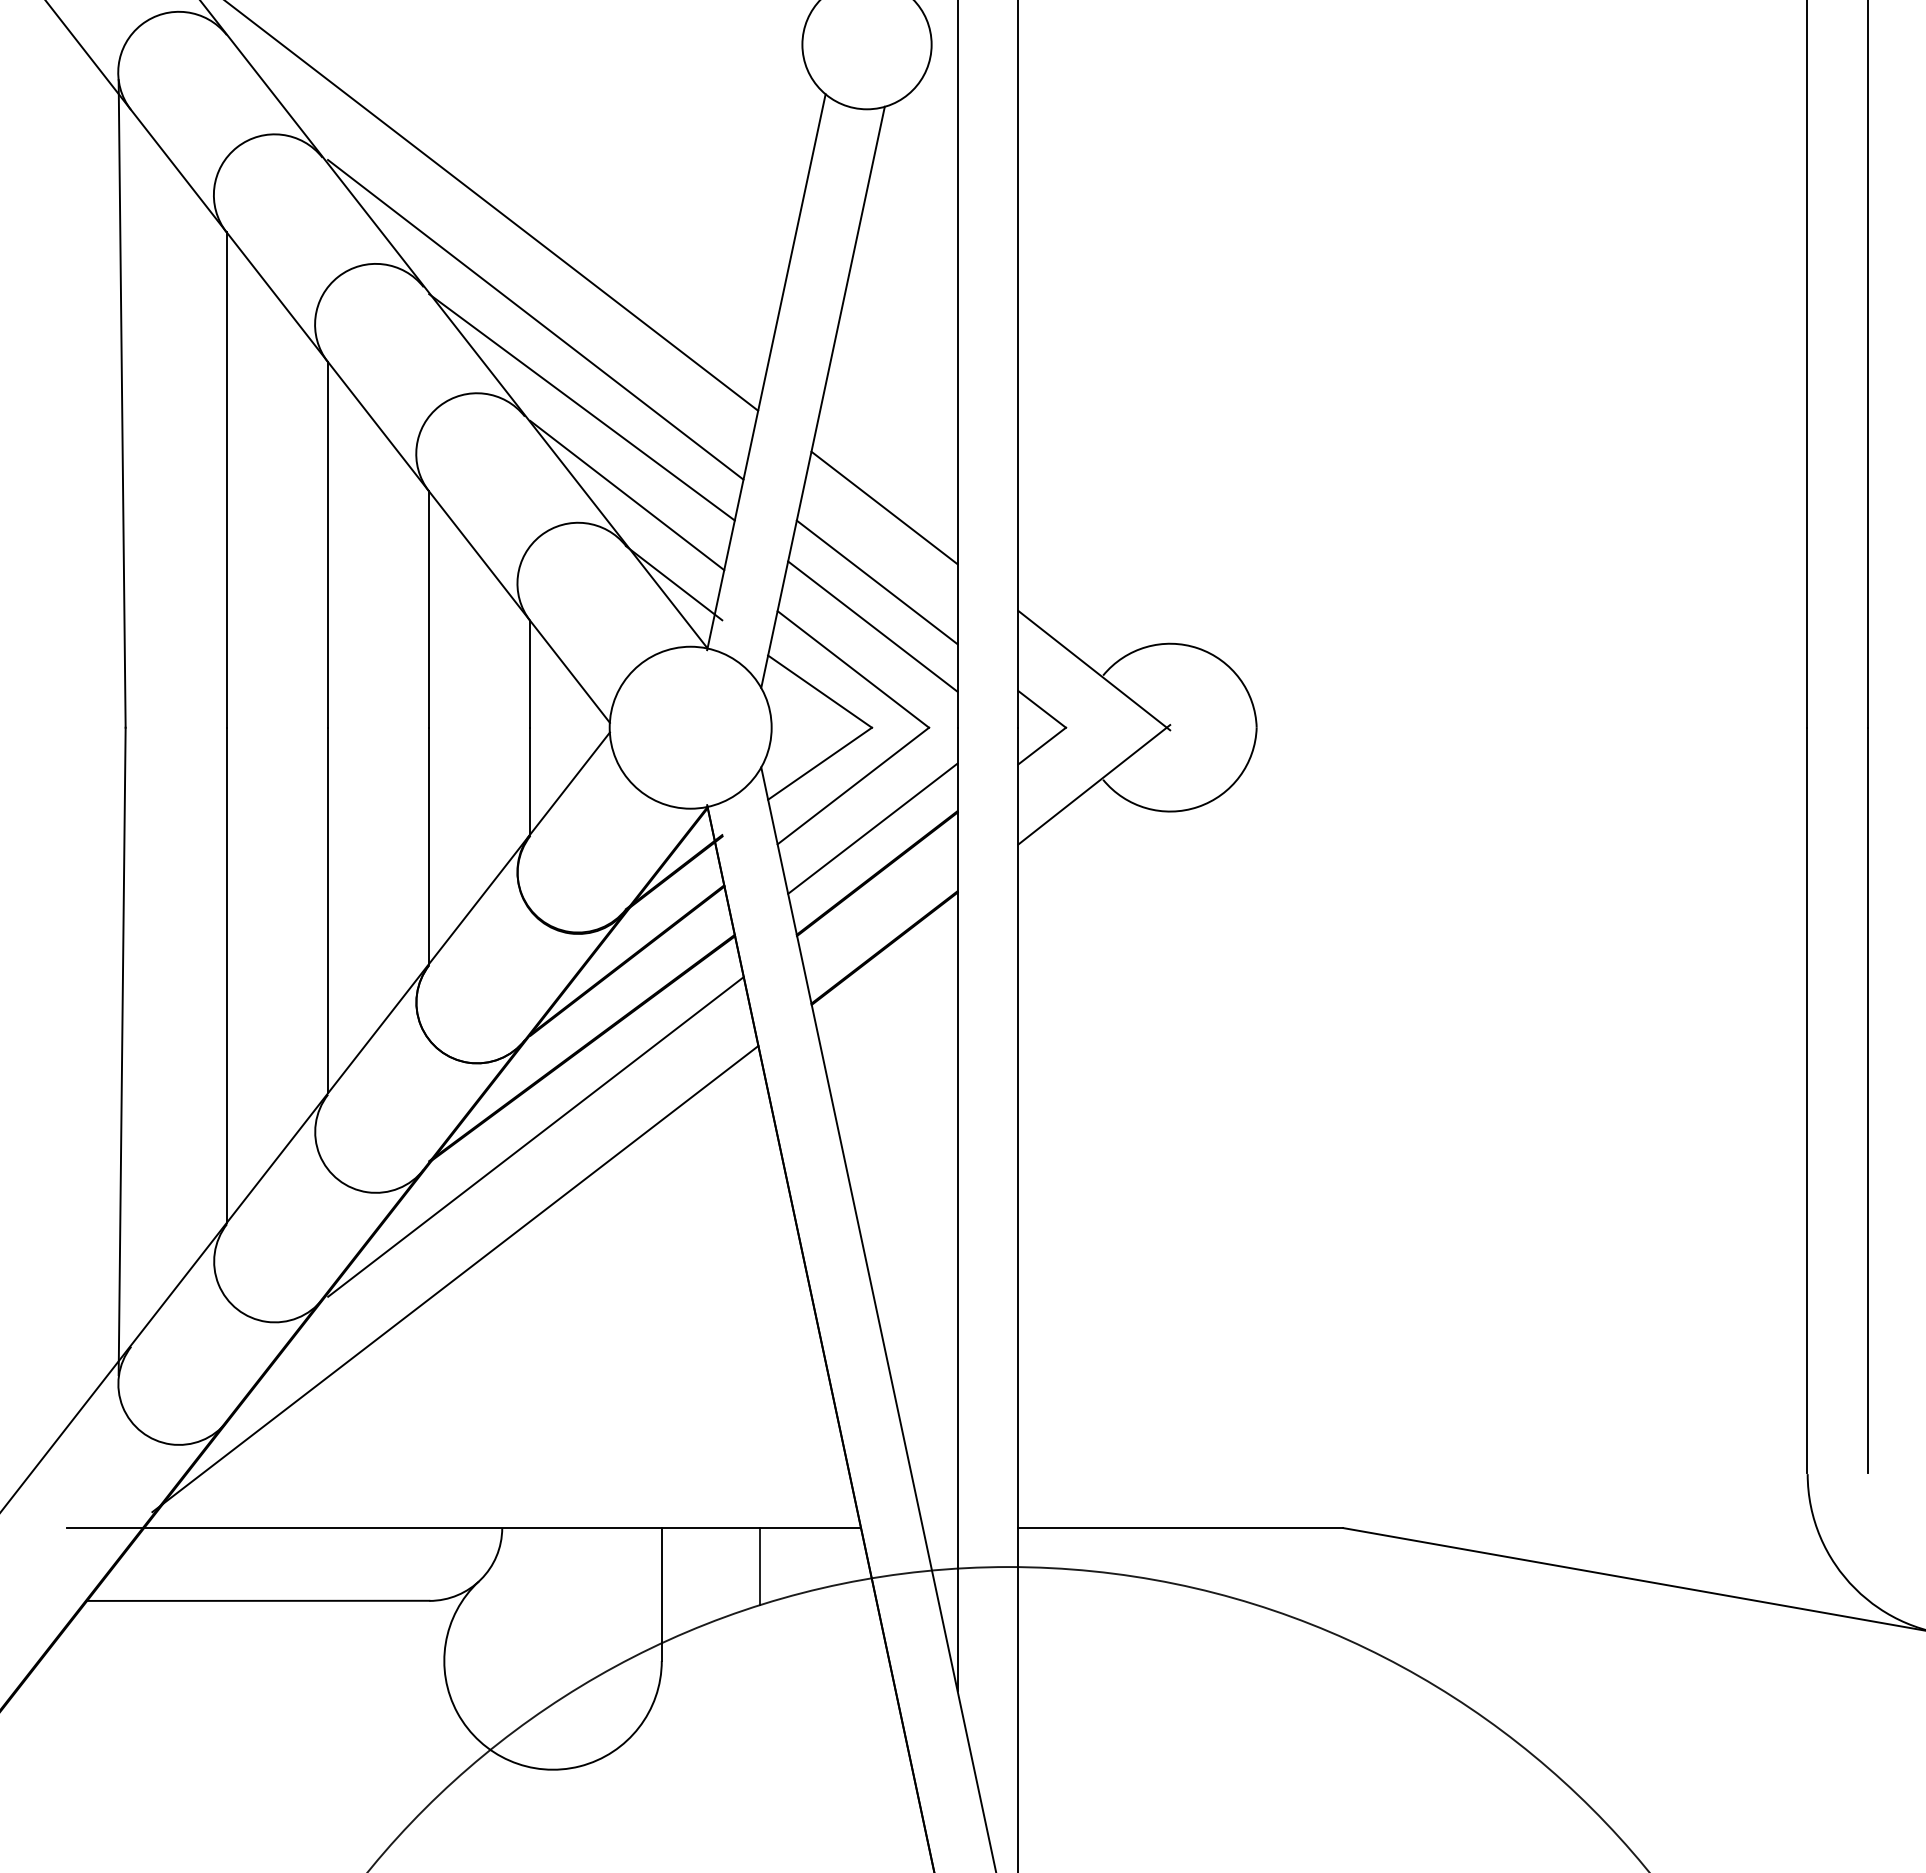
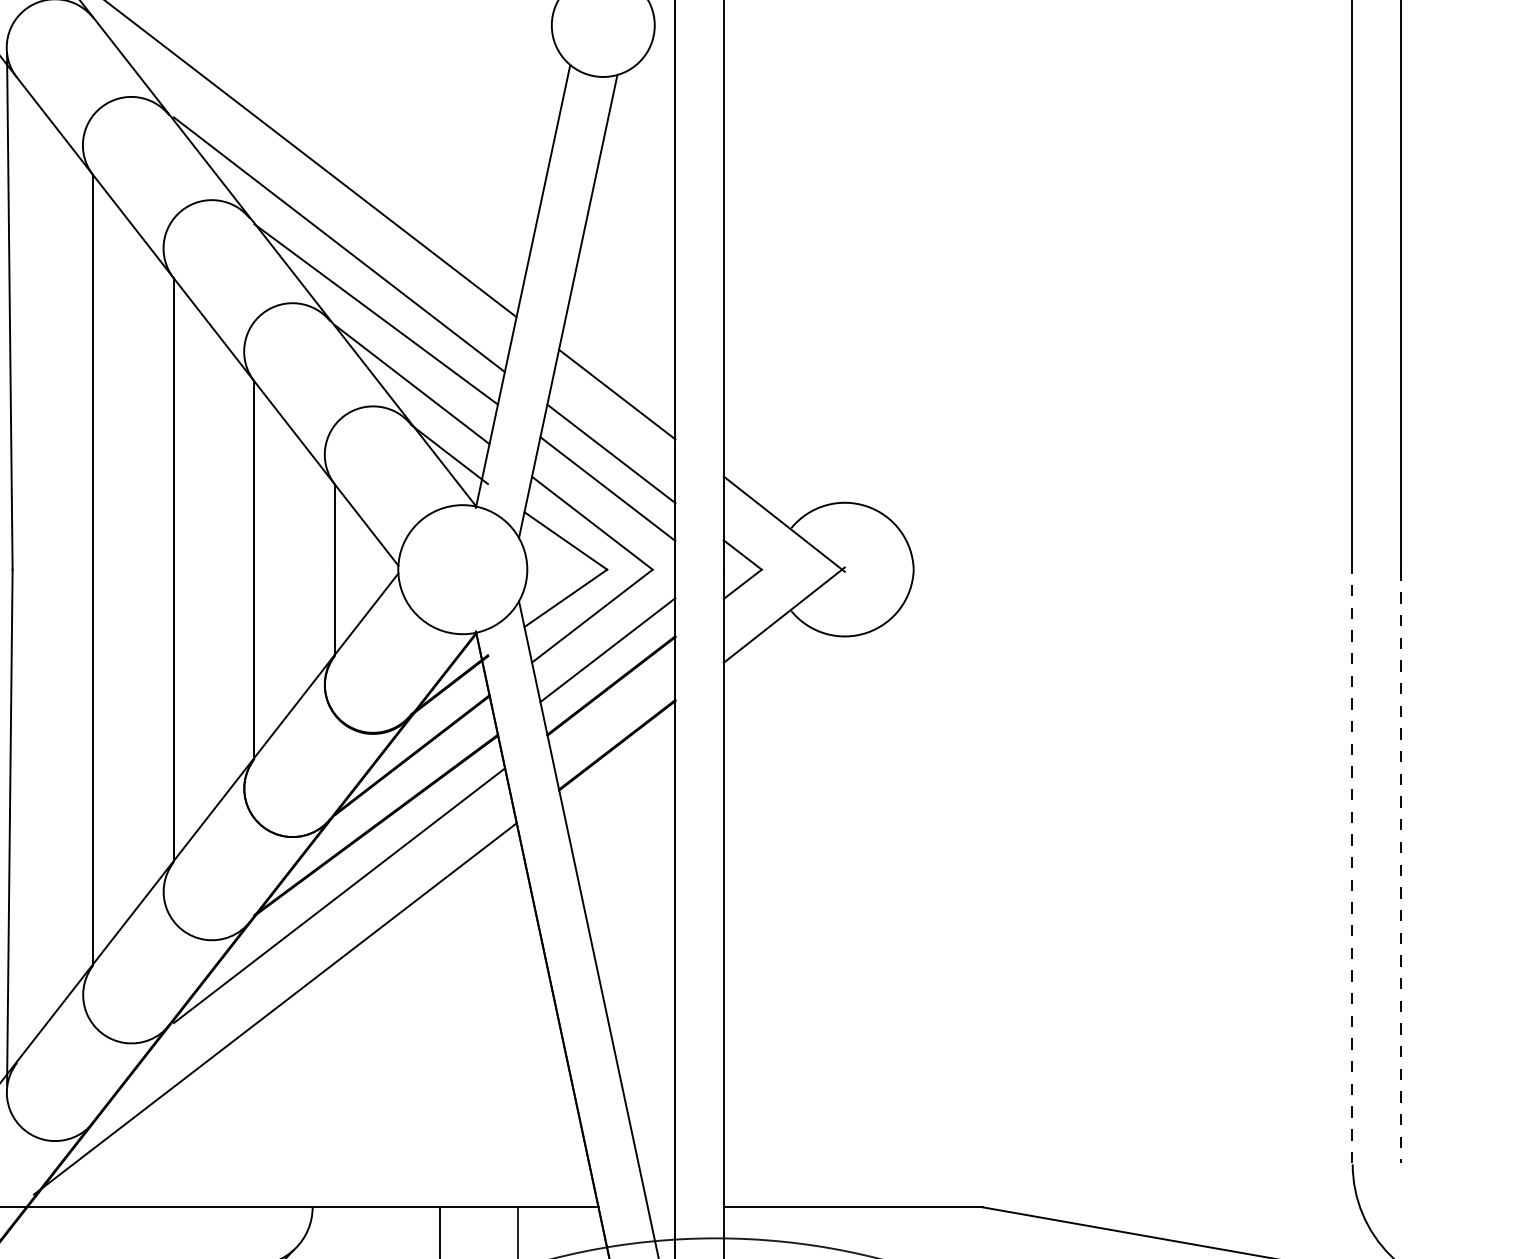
line: (1807, 1099) -> (1352, 865), solid -> dashed
line: (1868, 1100) -> (1401, 866), solid -> dashed

